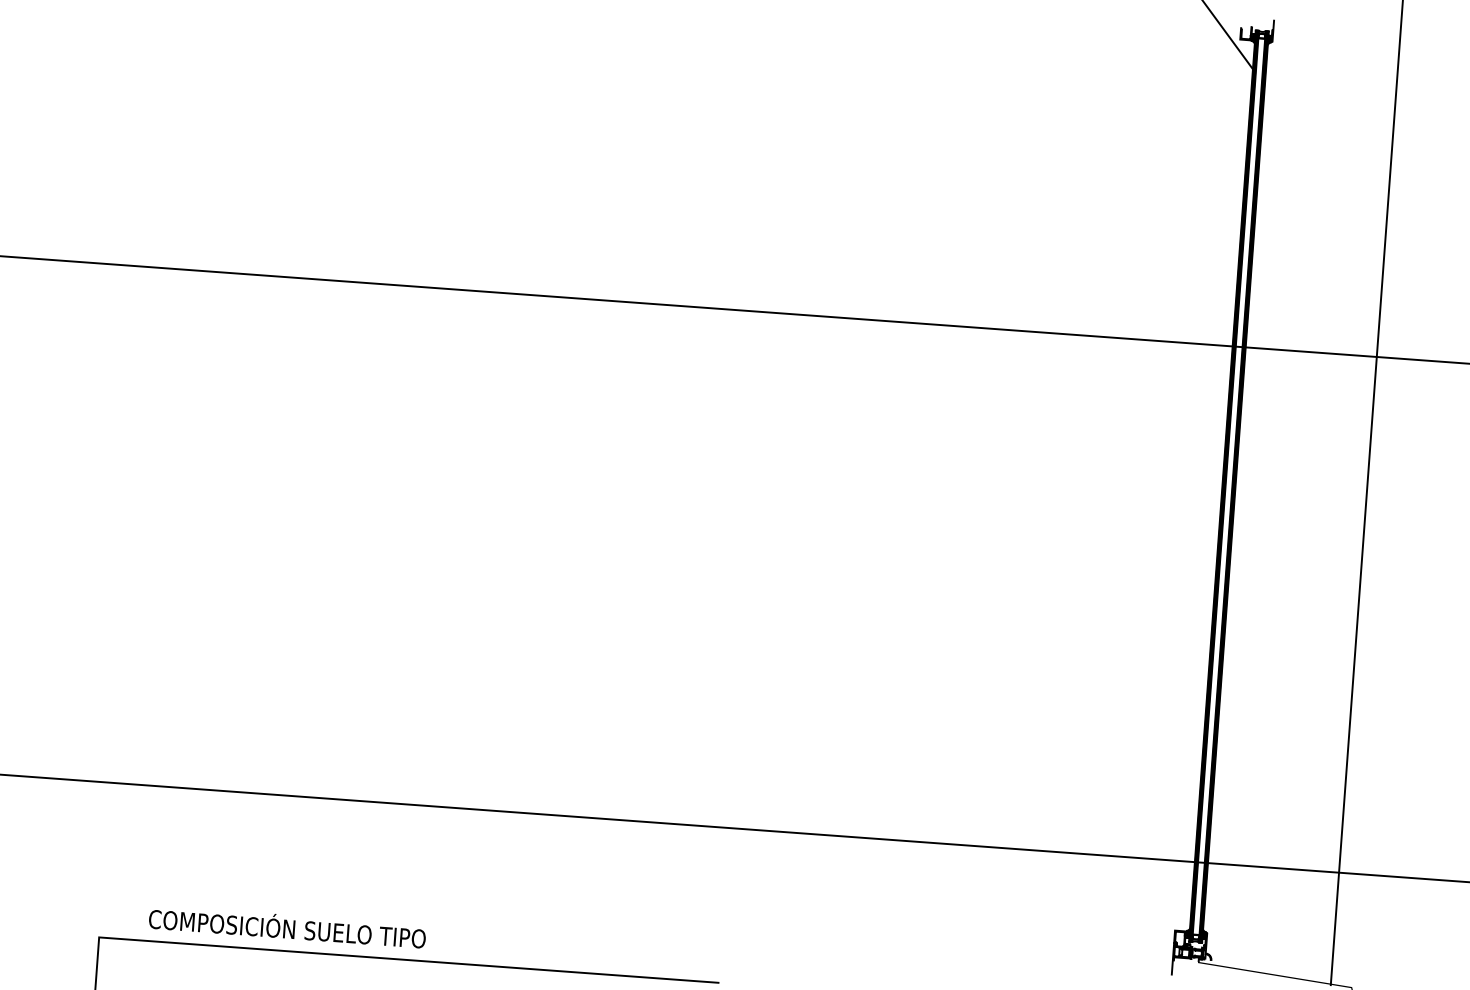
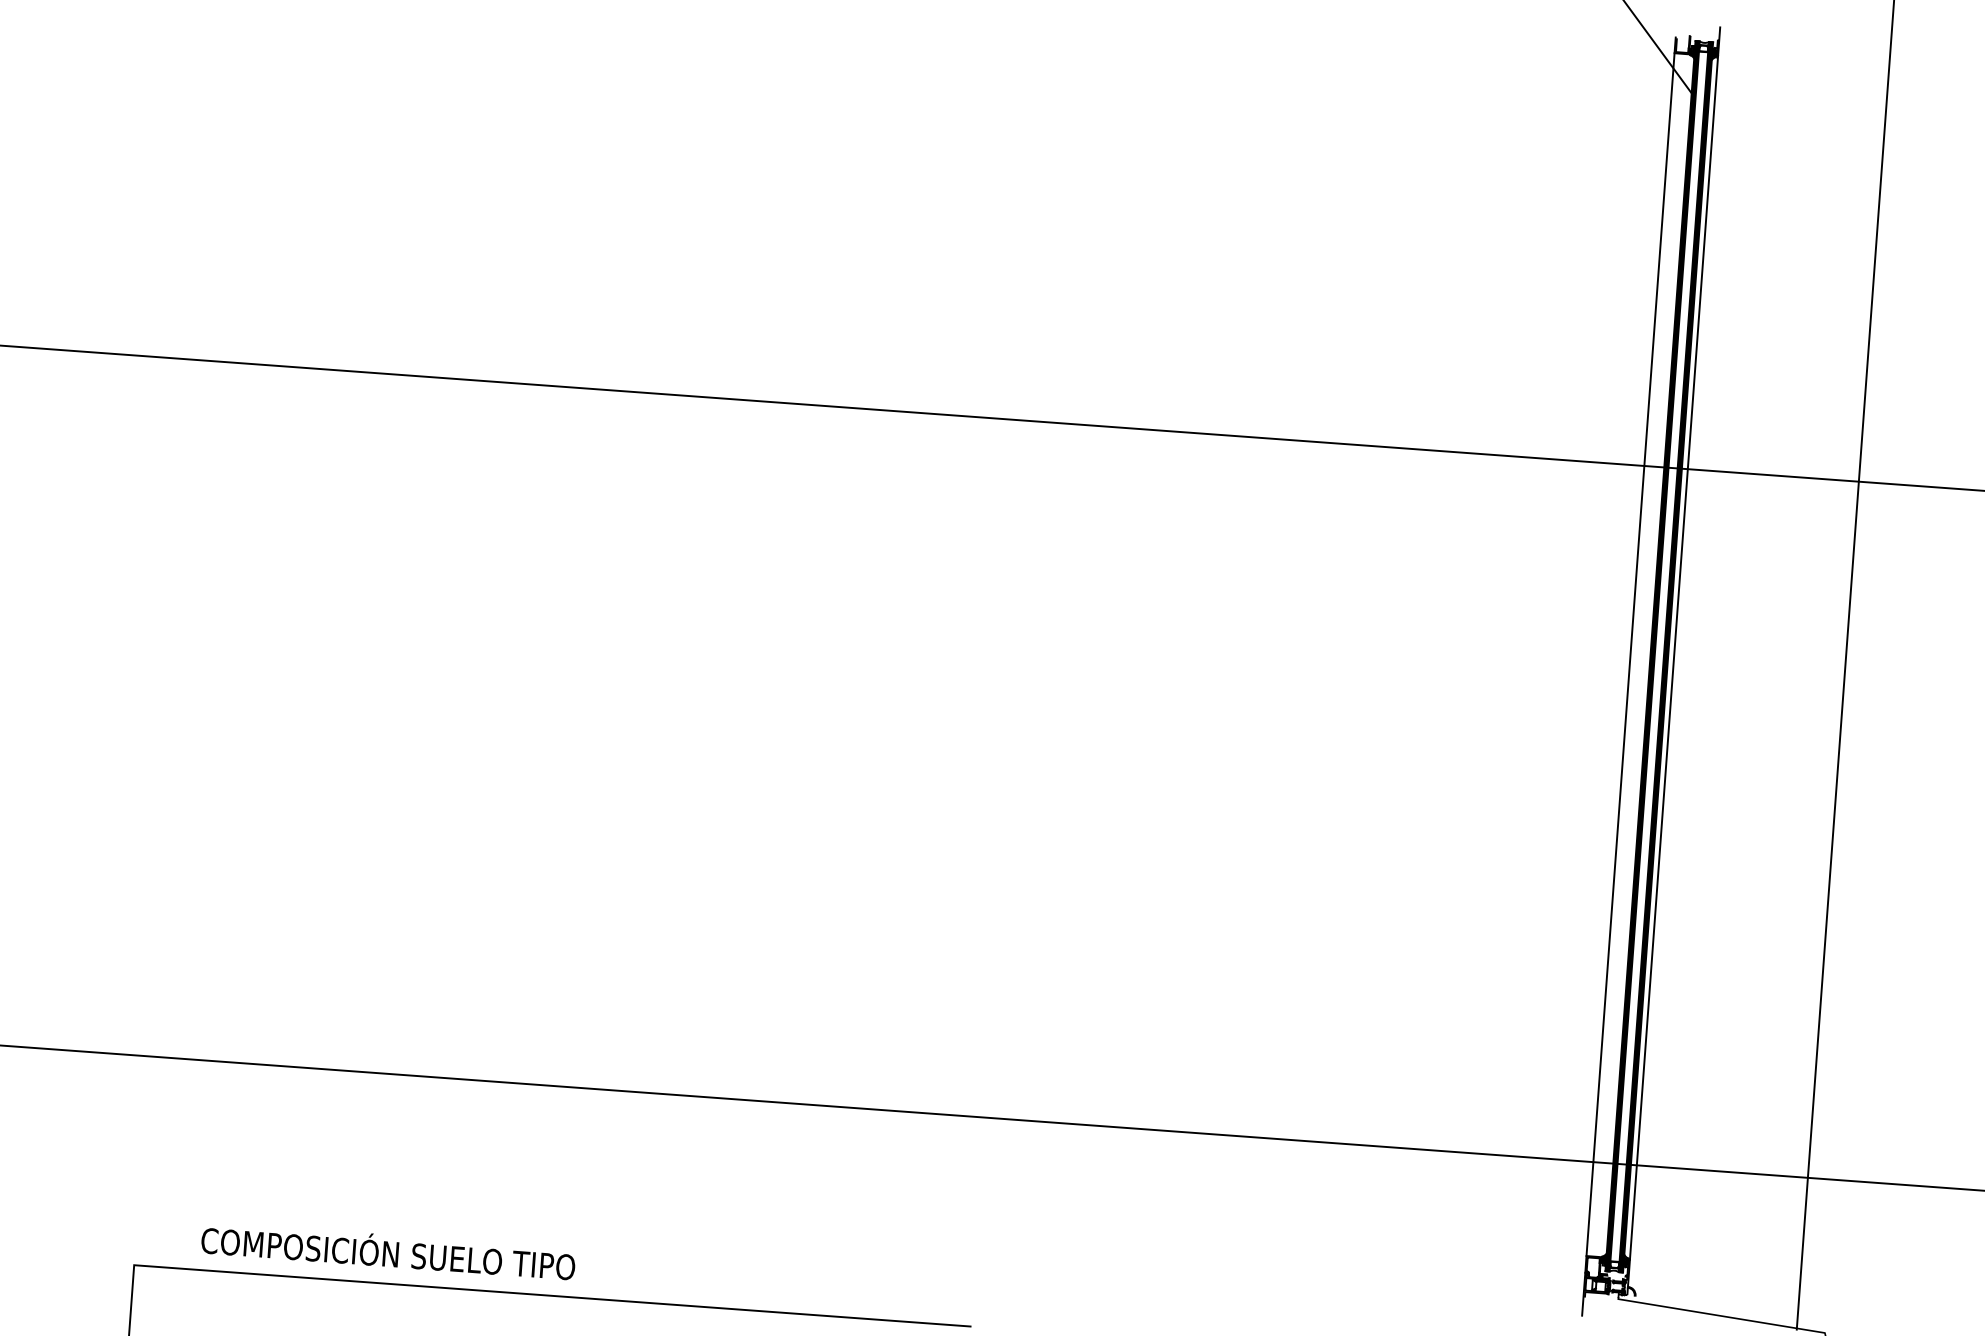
line: (1207, 484) -> (1630, 654), added
line: (1239, 487) -> (1673, 657), added

